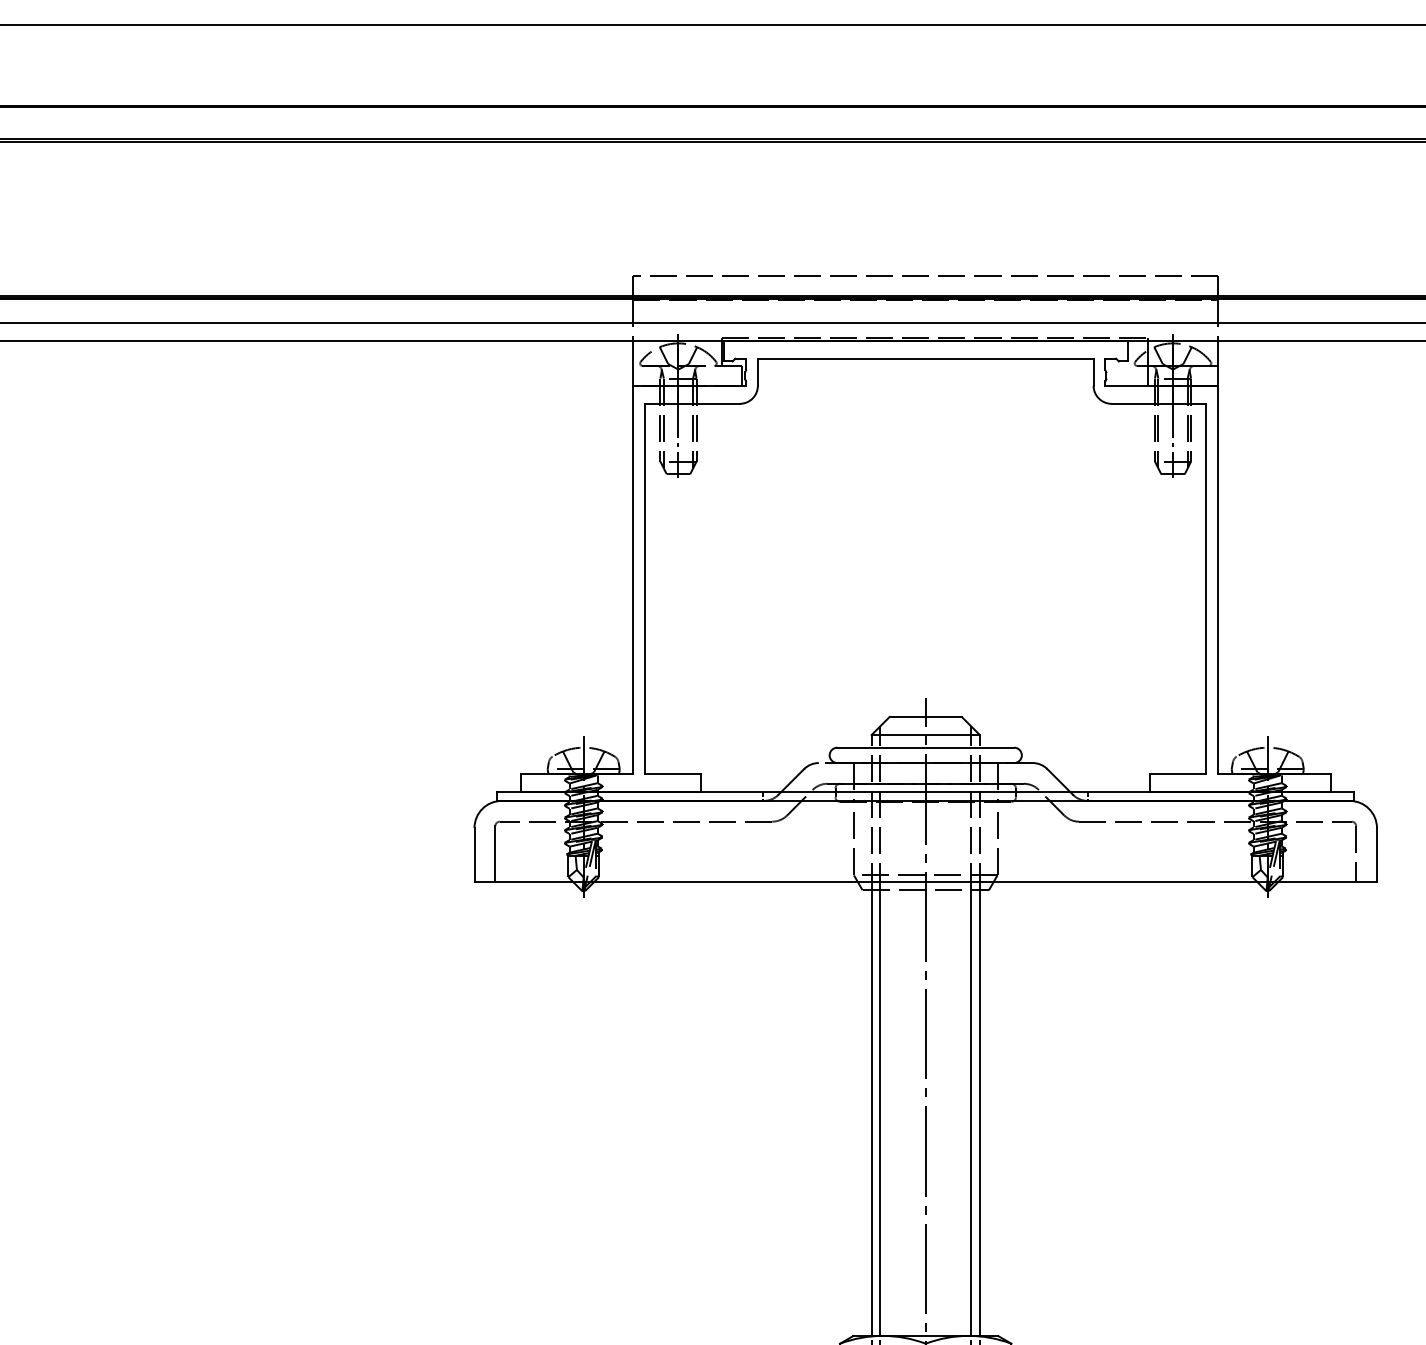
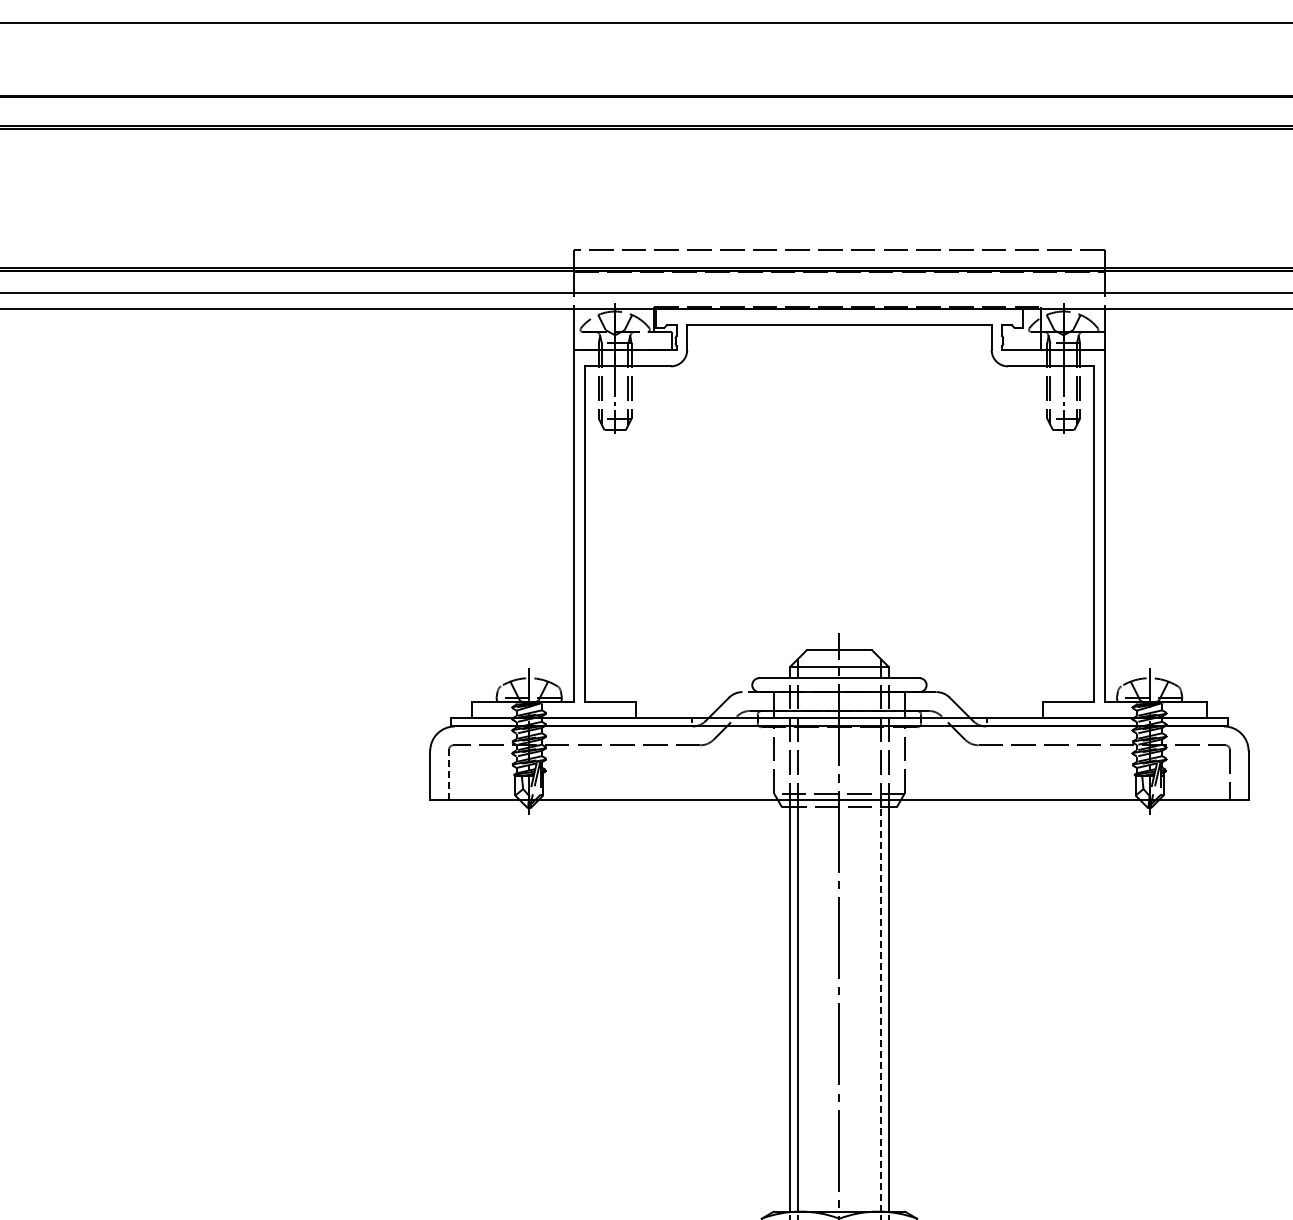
line: (495, 854) -> (449, 775), solid -> dashed
line: (971, 1113) -> (880, 1009), solid -> dashed

